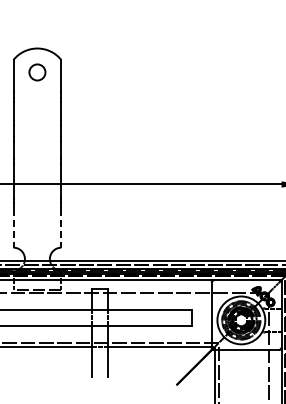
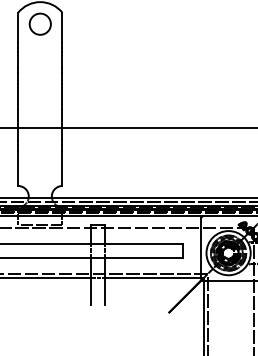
circle: (37, 72) -> (40, 24), size x1.43
line: (13, 229) -> (18, 169), dashed -> solid
line: (61, 229) -> (62, 169), dashed -> solid

